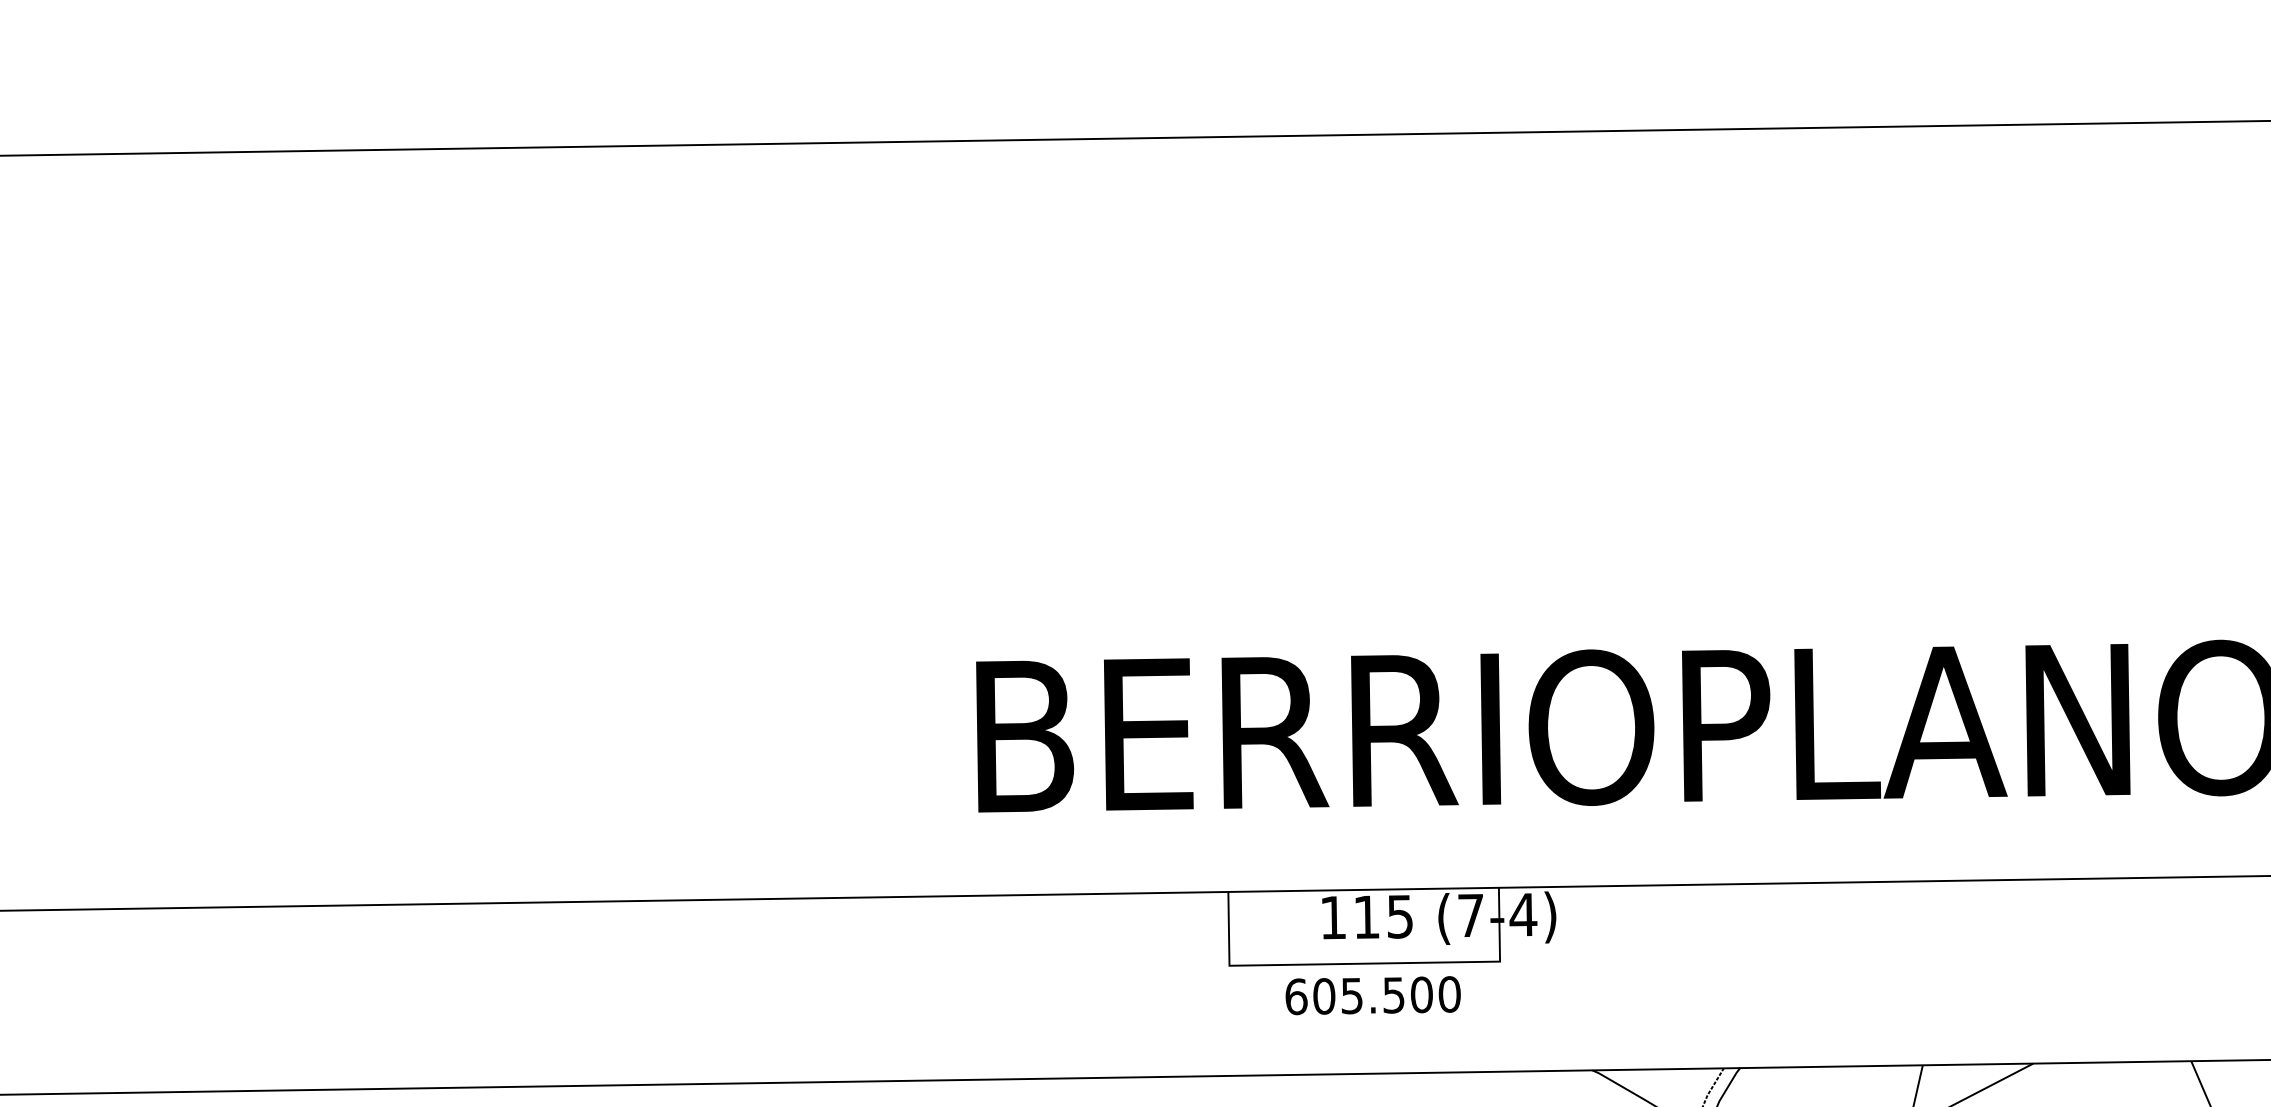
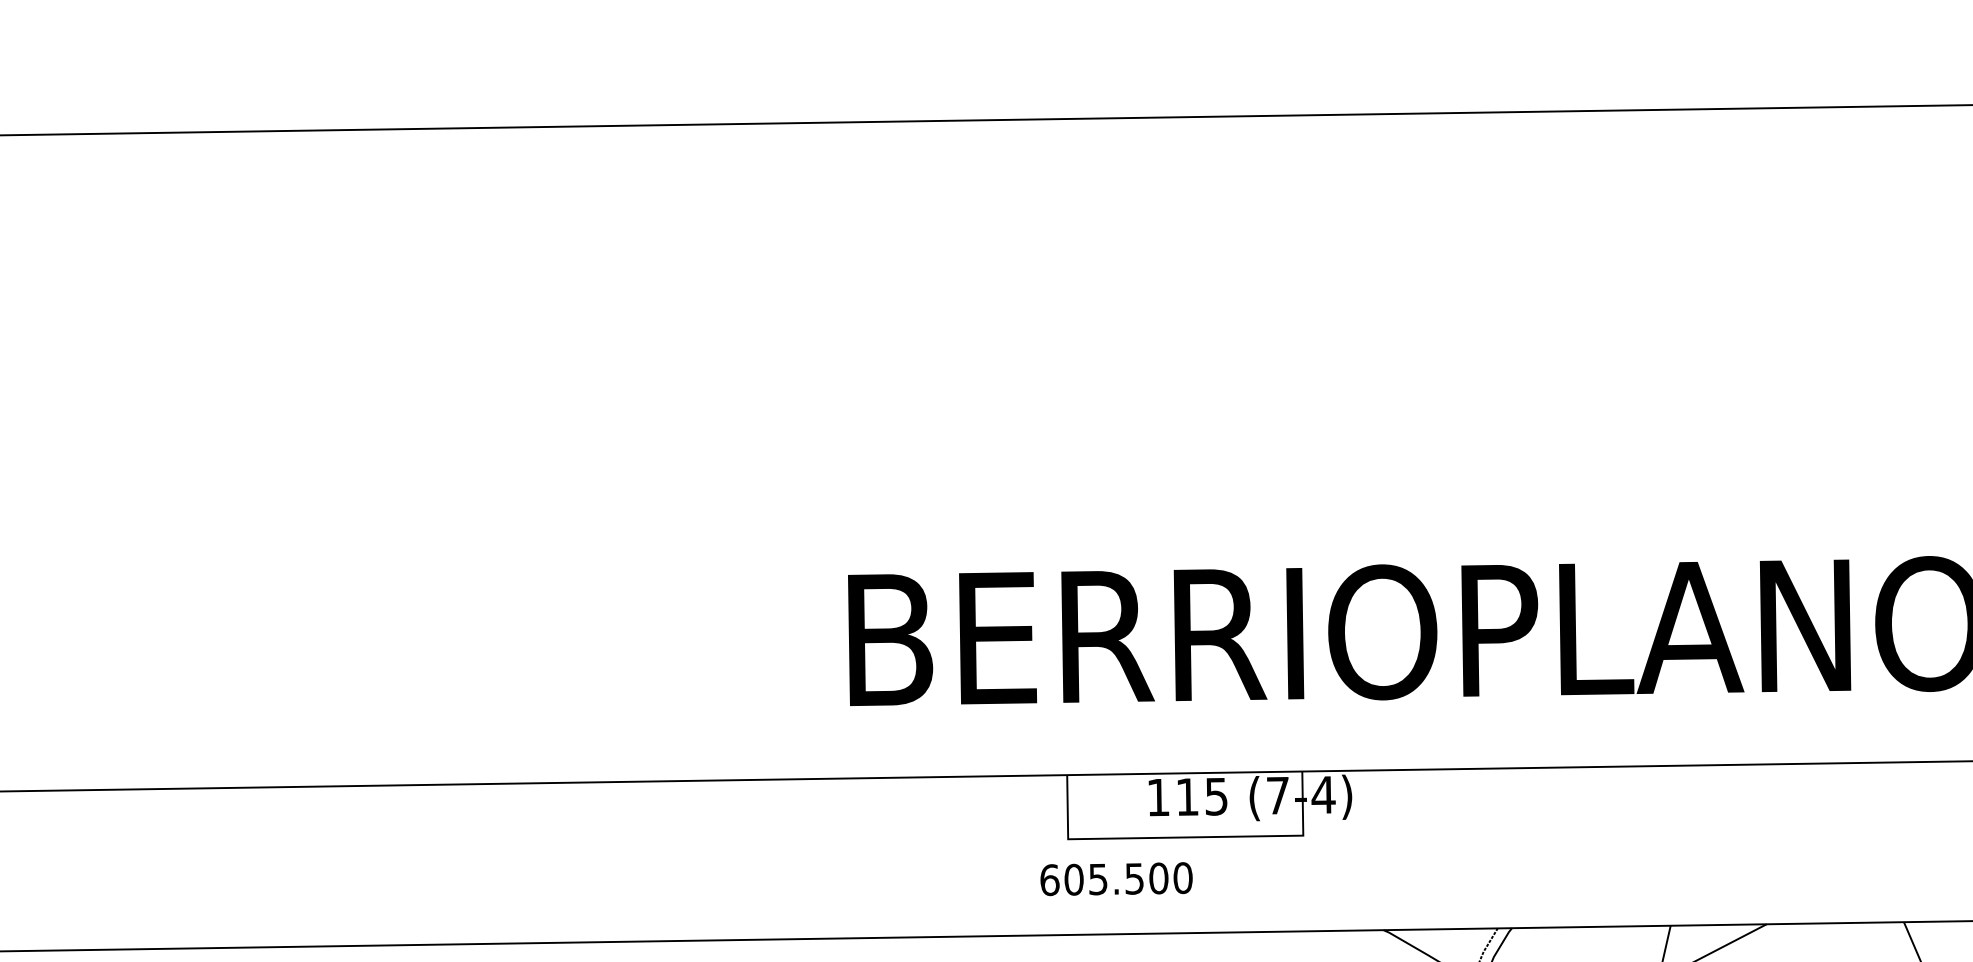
text: (1372, 995) -> (1115, 879), moved

